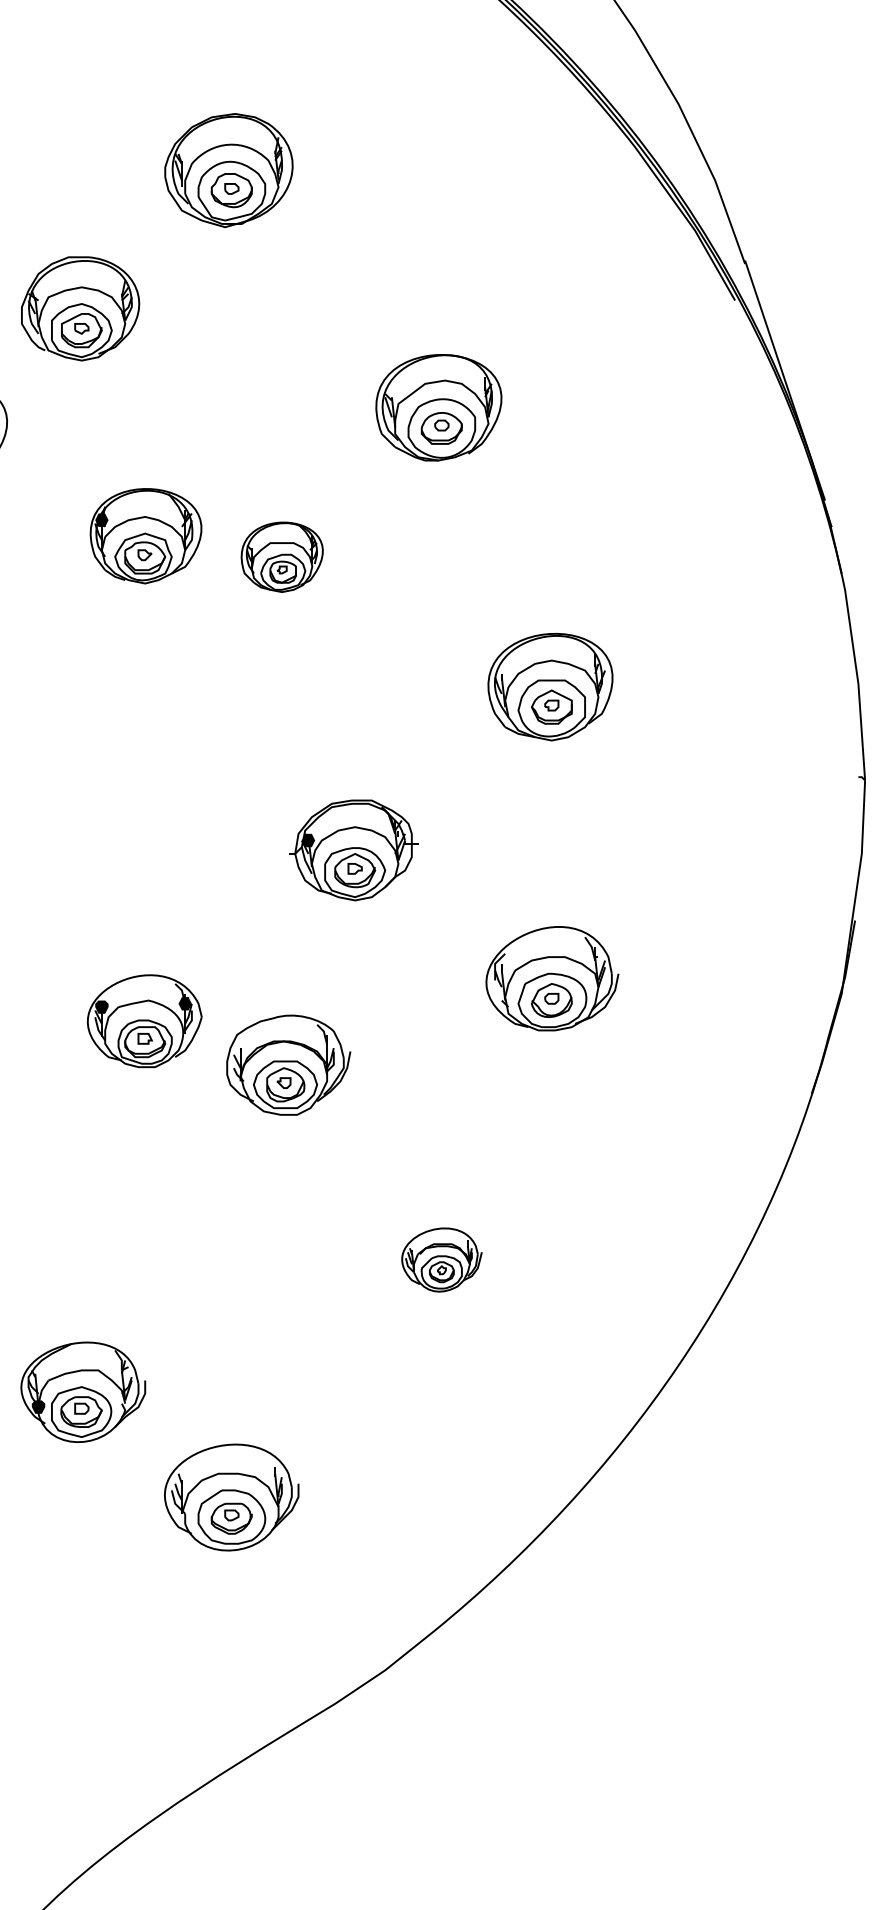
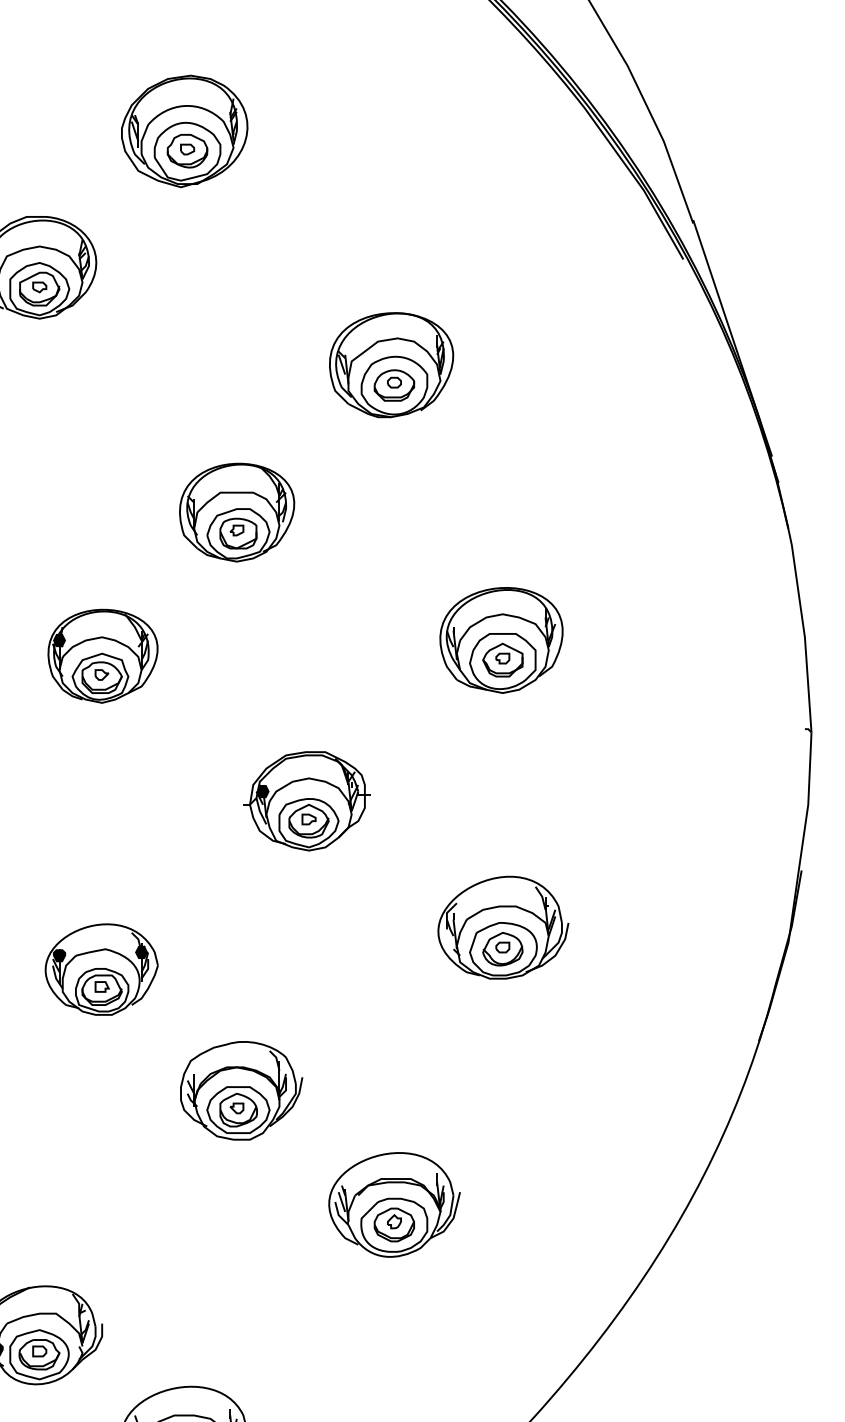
part: (145, 536) -> (102, 656), moved
part: (282, 556) -> (237, 511), size x1.43
part: (288, 1064) -> (241, 1090), moved
part: (441, 1259) -> (394, 1204), size x1.67

